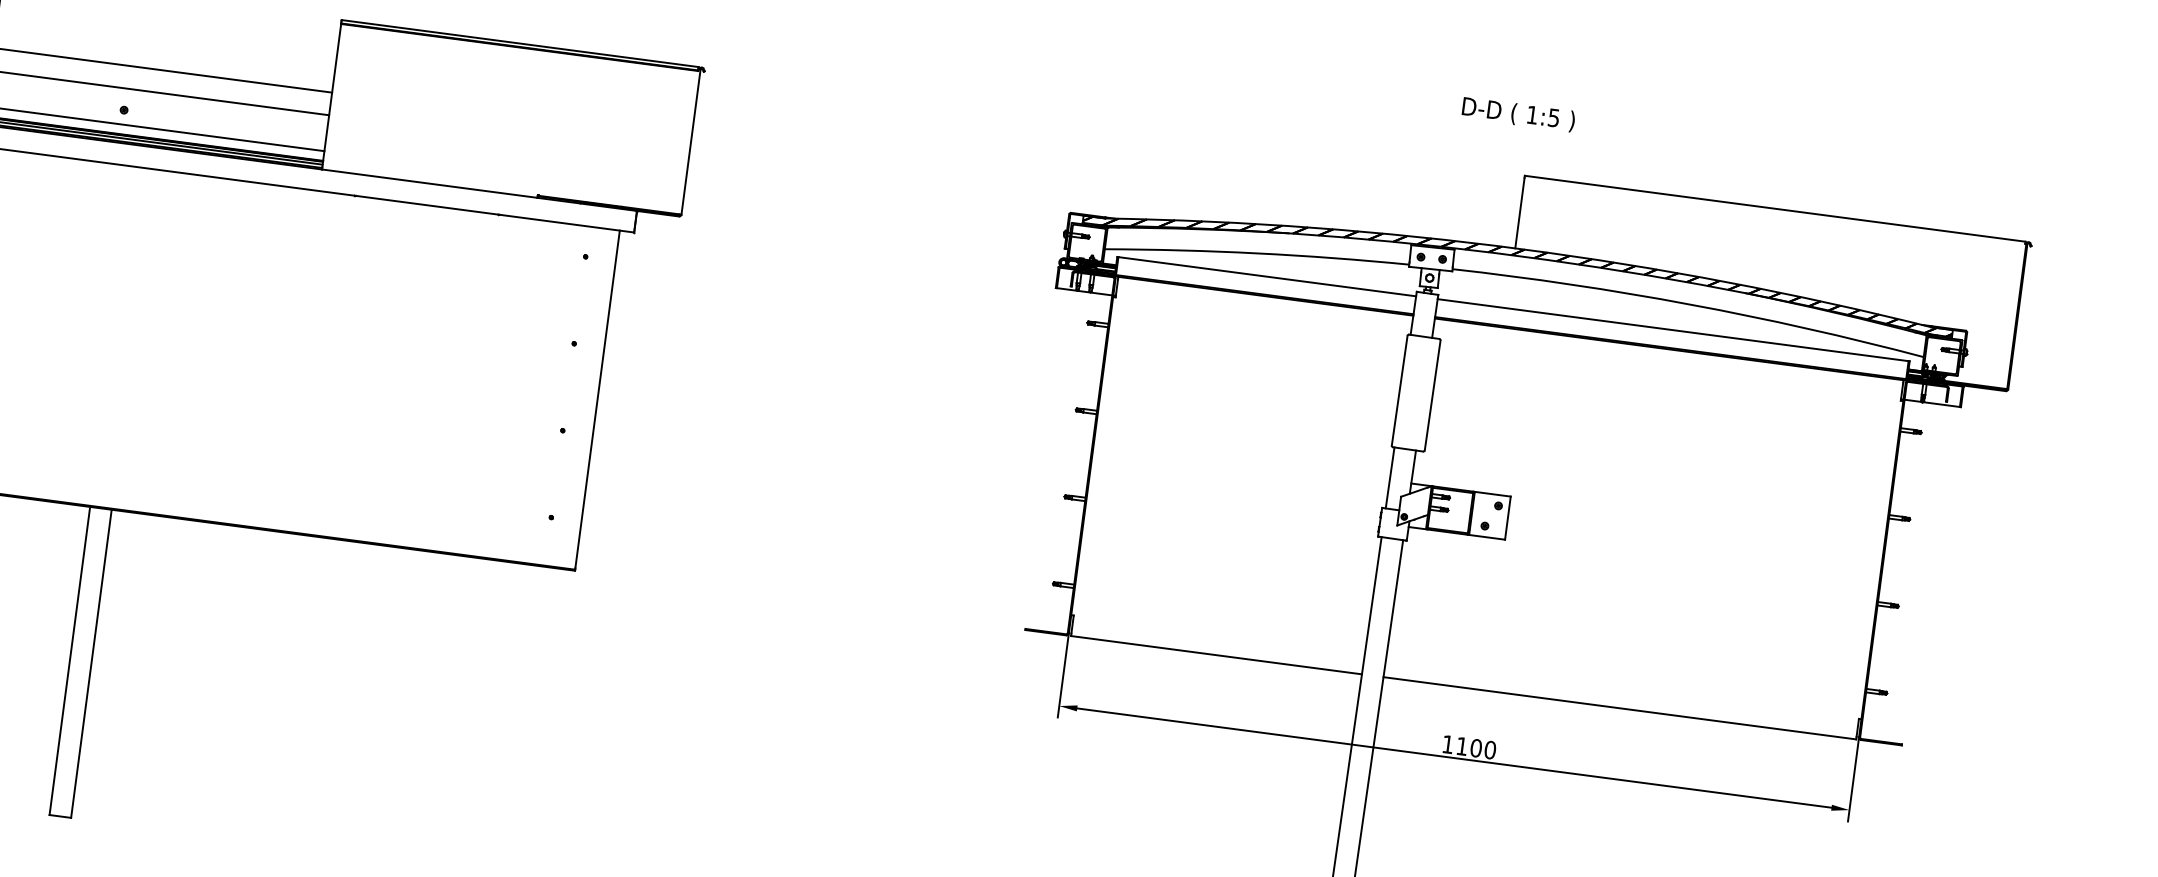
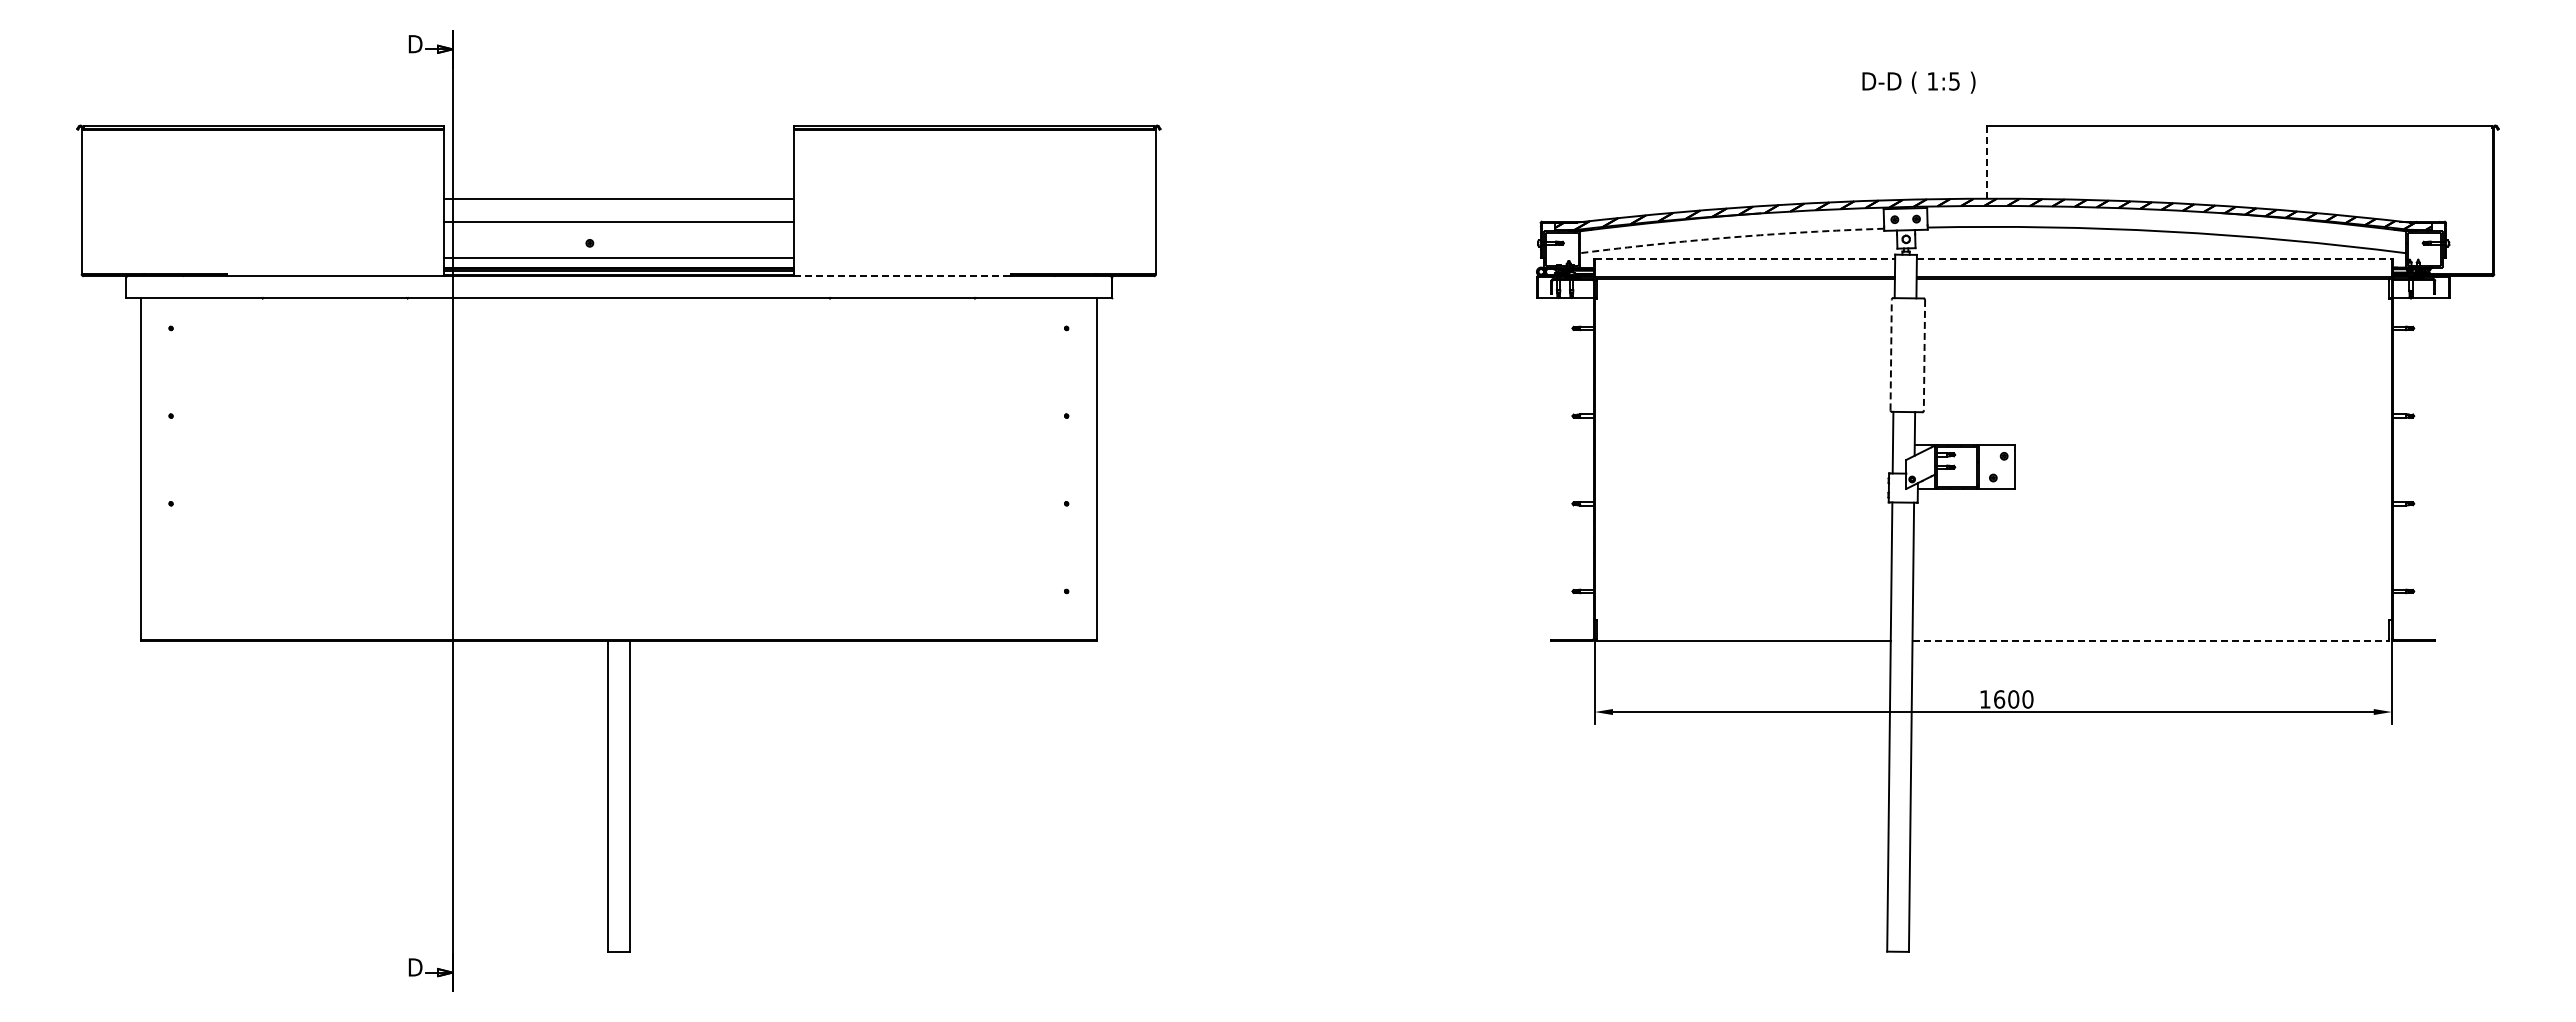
text: (1518, 114) -> (1918, 82), moved
line: (429, 183) -> (902, 276), solid -> dashed
line: (1520, 213) -> (1987, 163), solid -> dashed
arc: (1256, 253) -> (1731, 237), solid -> dashed
line: (1267, 277) -> (1745, 259), solid -> dashed
line: (1673, 330) -> (2154, 259), solid -> dashed
line: (1400, 390) -> (1891, 354), solid -> dashed
line: (1432, 395) -> (1924, 355), solid -> dashed
line: (1620, 708) -> (2151, 641), solid -> dashed
text: (1462, 746) -> (1999, 699), 1100 -> 1600

